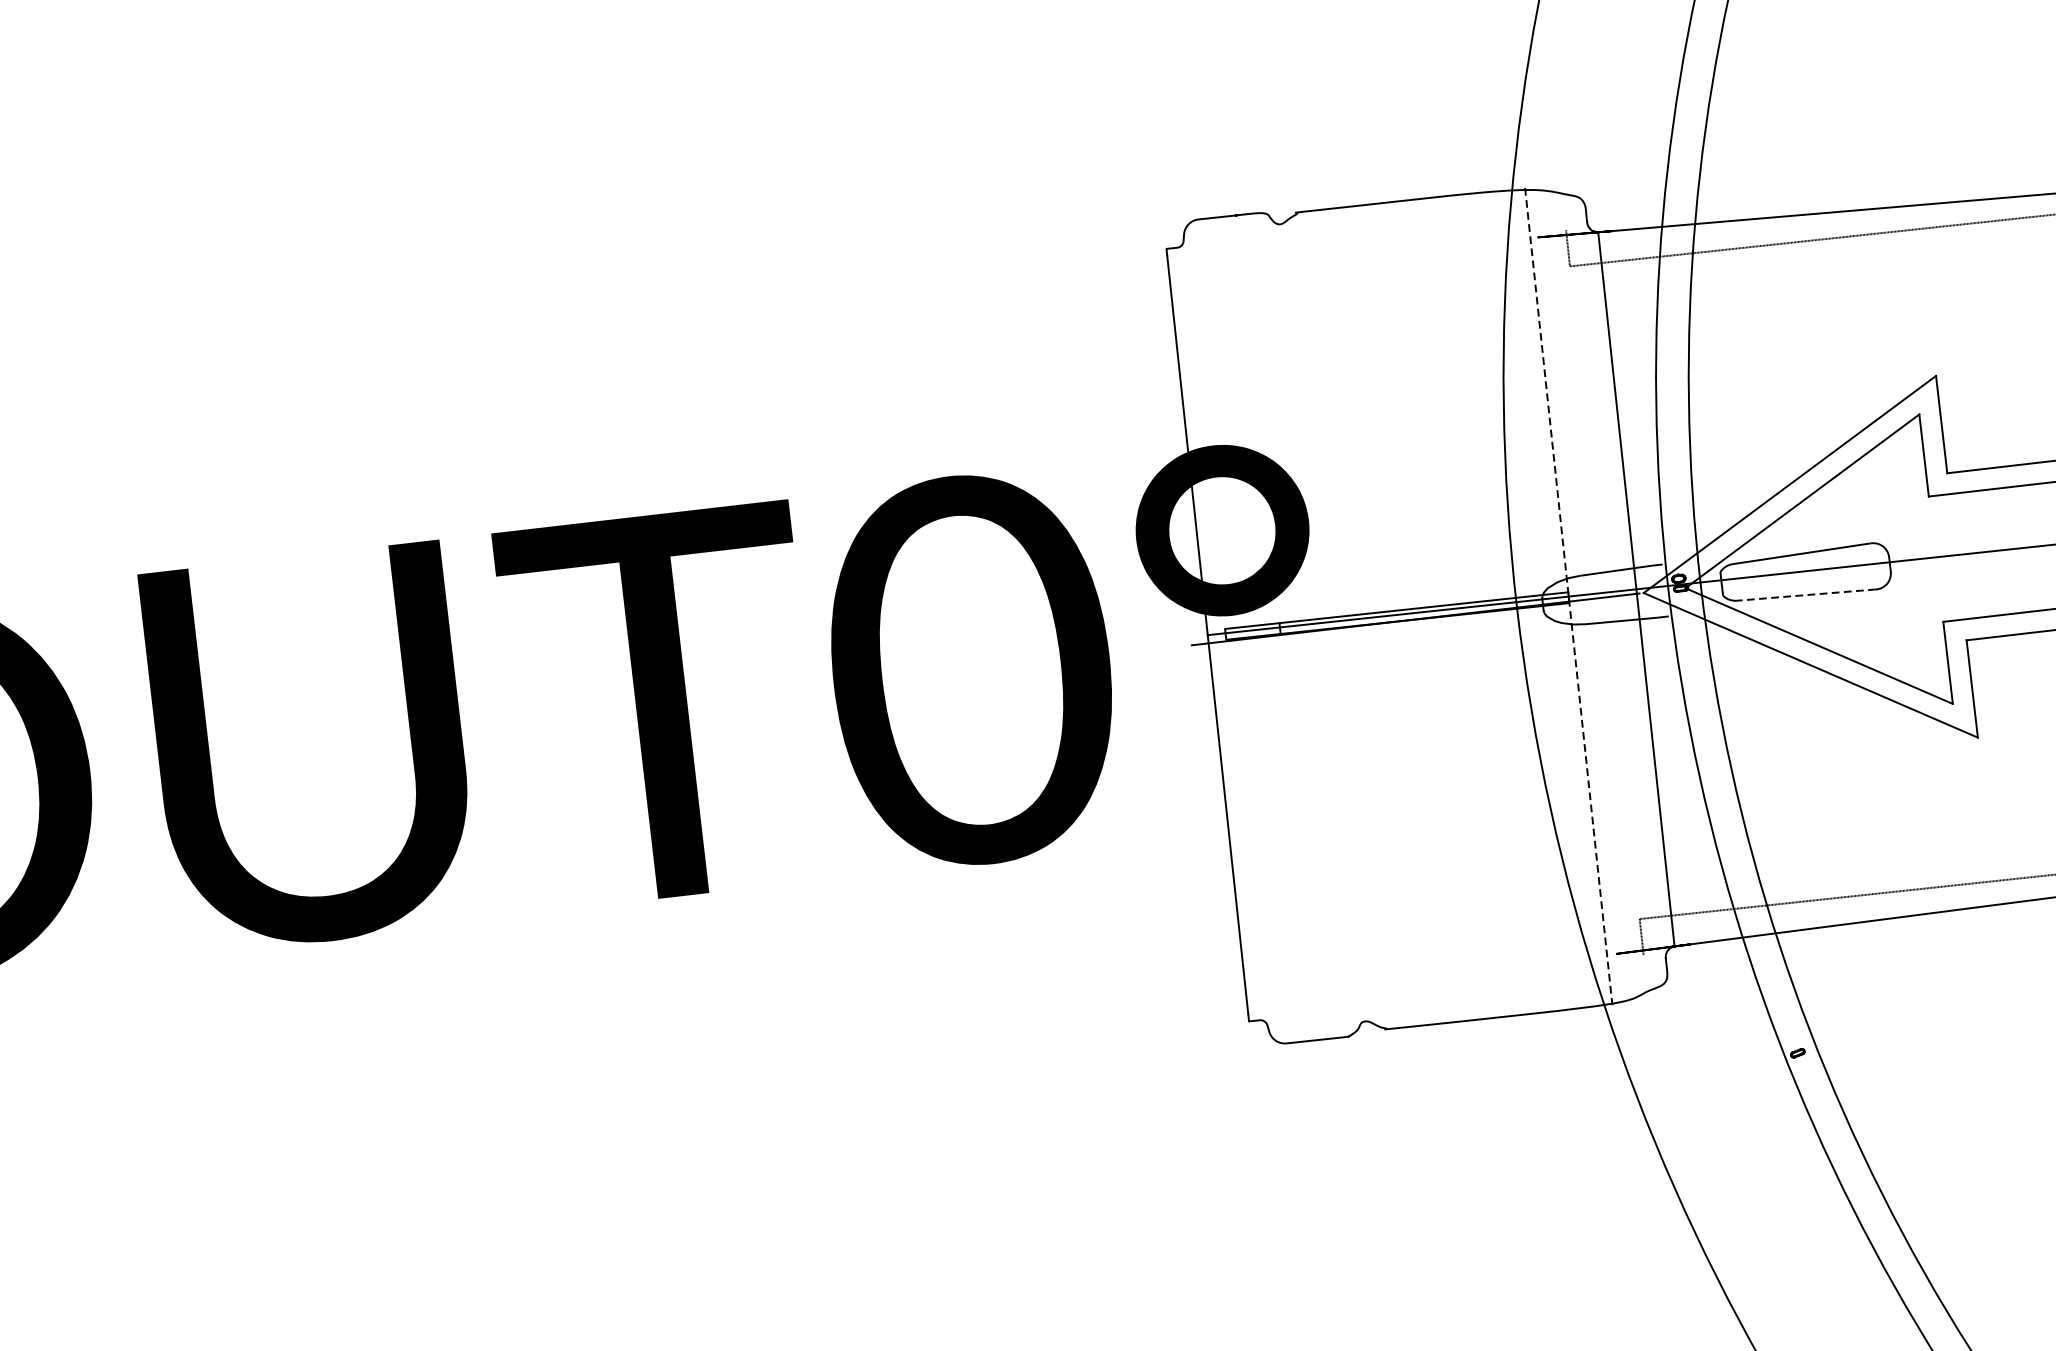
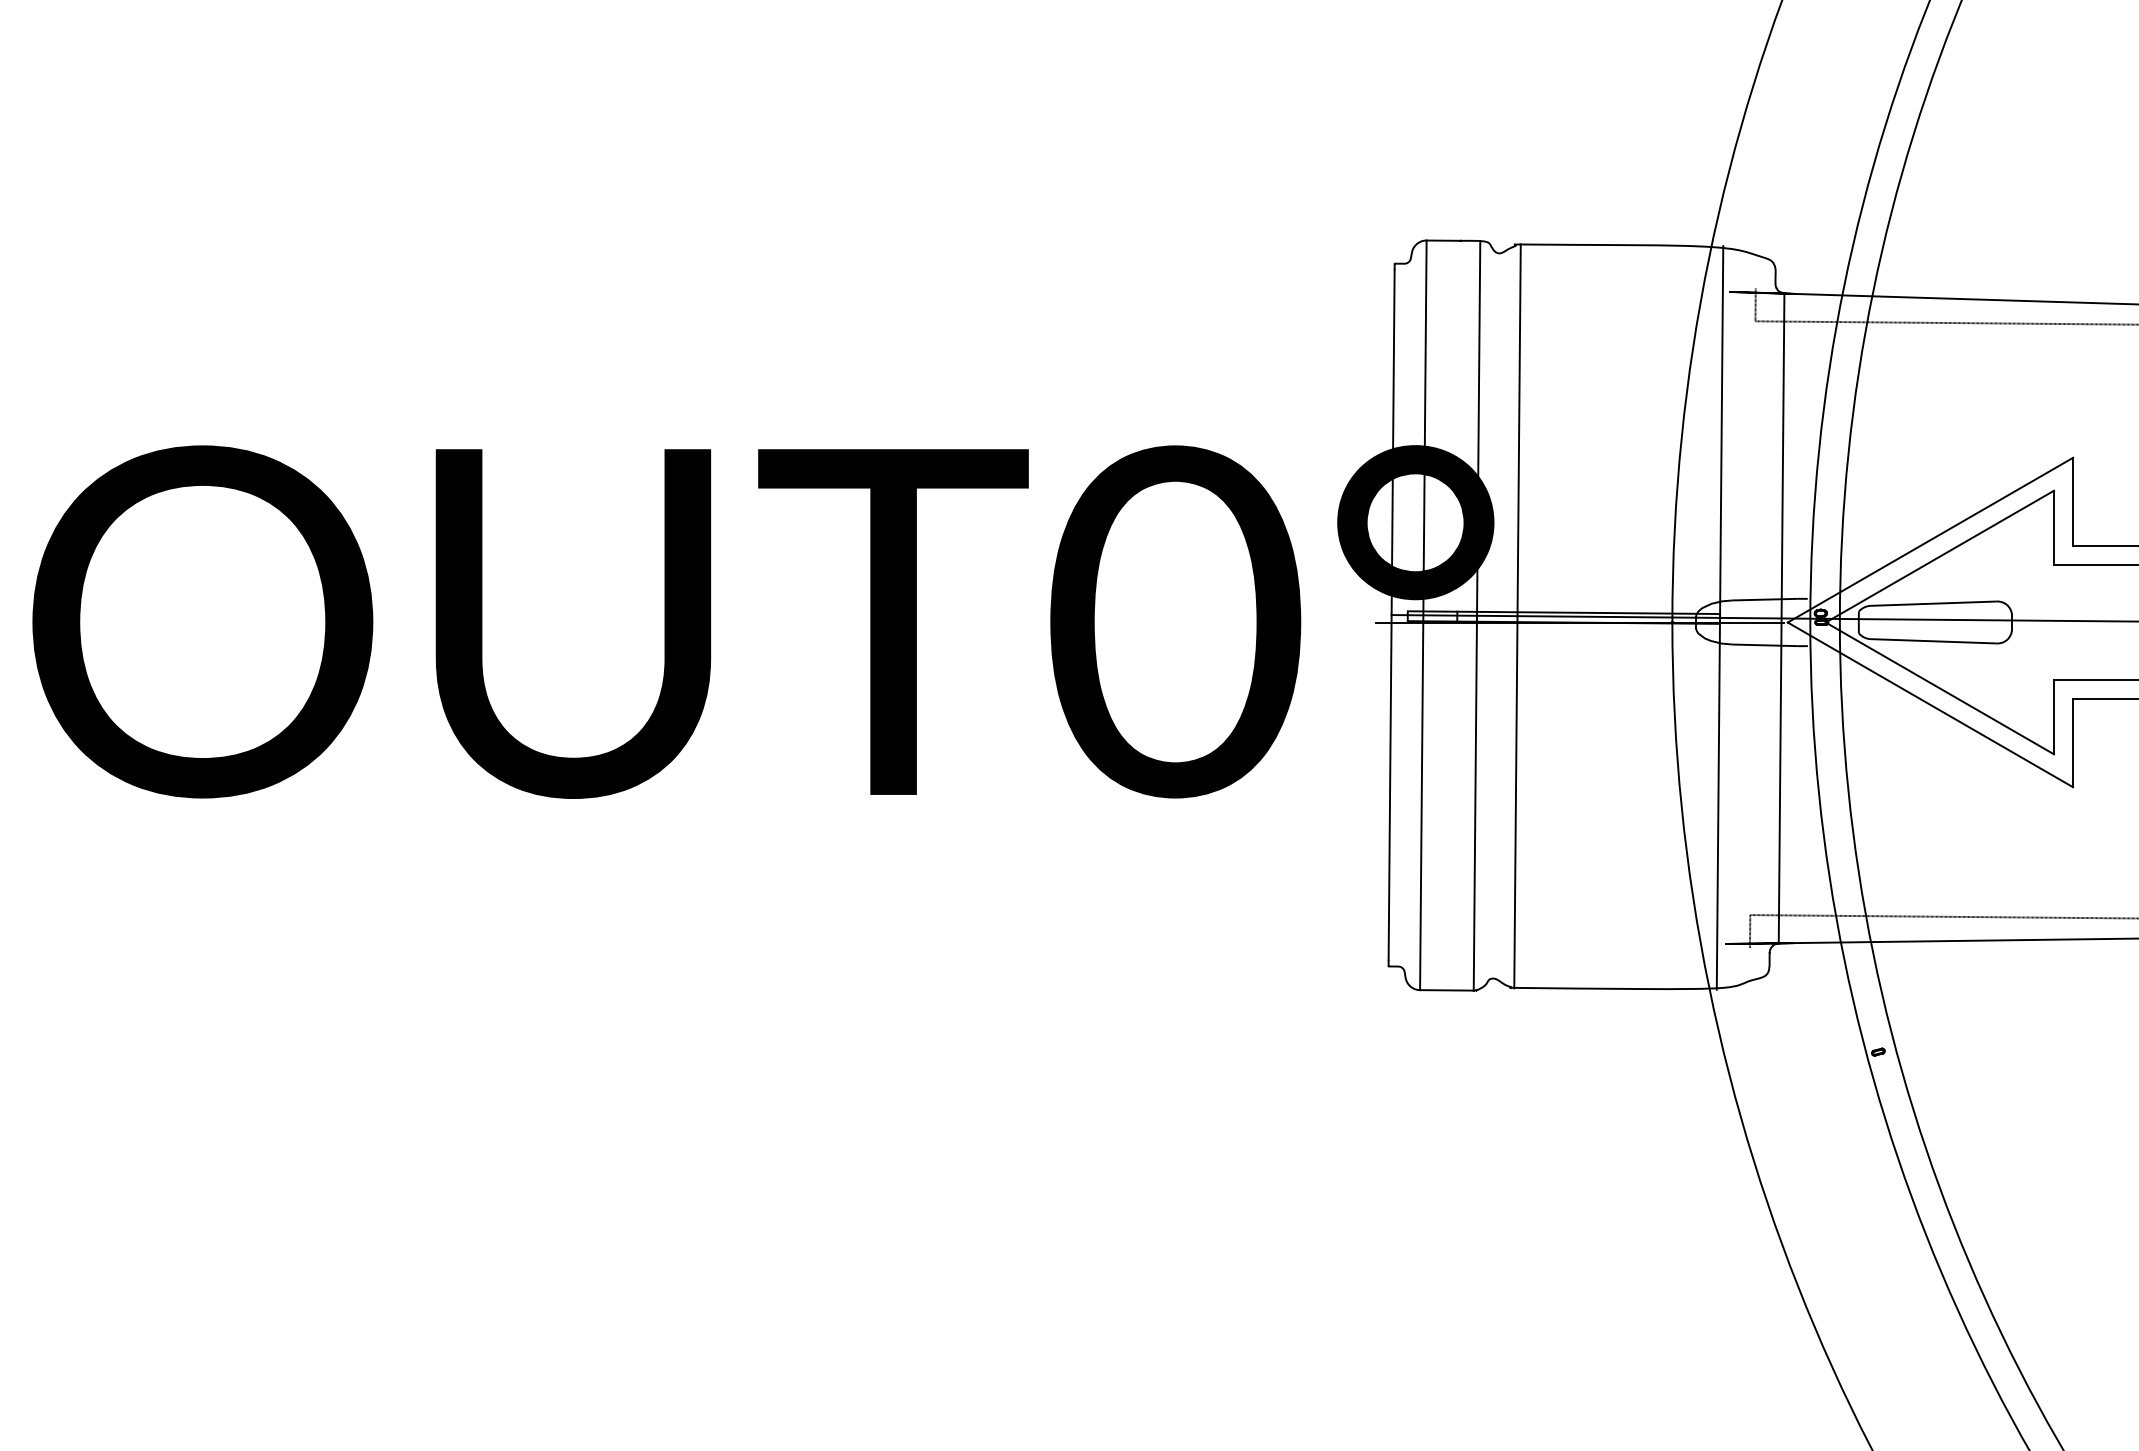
line: (1807, 595) -> (1934, 641), dashed -> solid
line: (1569, 596) -> (1720, 617), dashed -> solid
line: (1346, 620) -> (1517, 616), added
line: (1301, 625) -> (1476, 616), added
line: (1242, 631) -> (1423, 615), added

